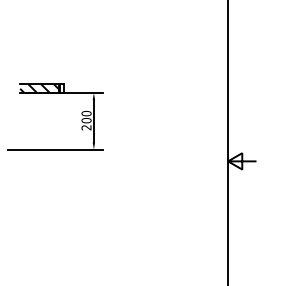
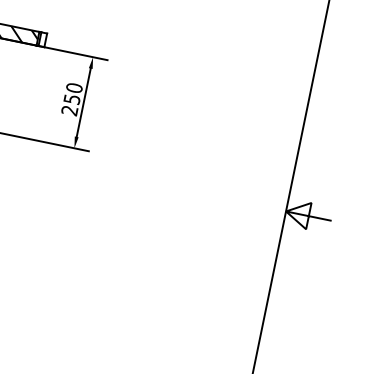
text: (86, 120) -> (72, 99), 200 -> 250

